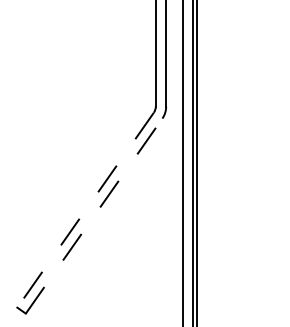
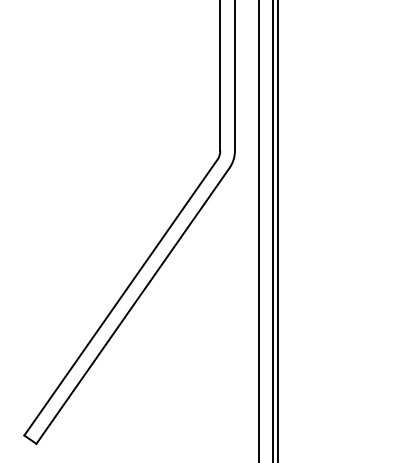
line: (85, 210) -> (120, 298), dashed -> solid
line: (94, 215) -> (133, 305), dashed -> solid

